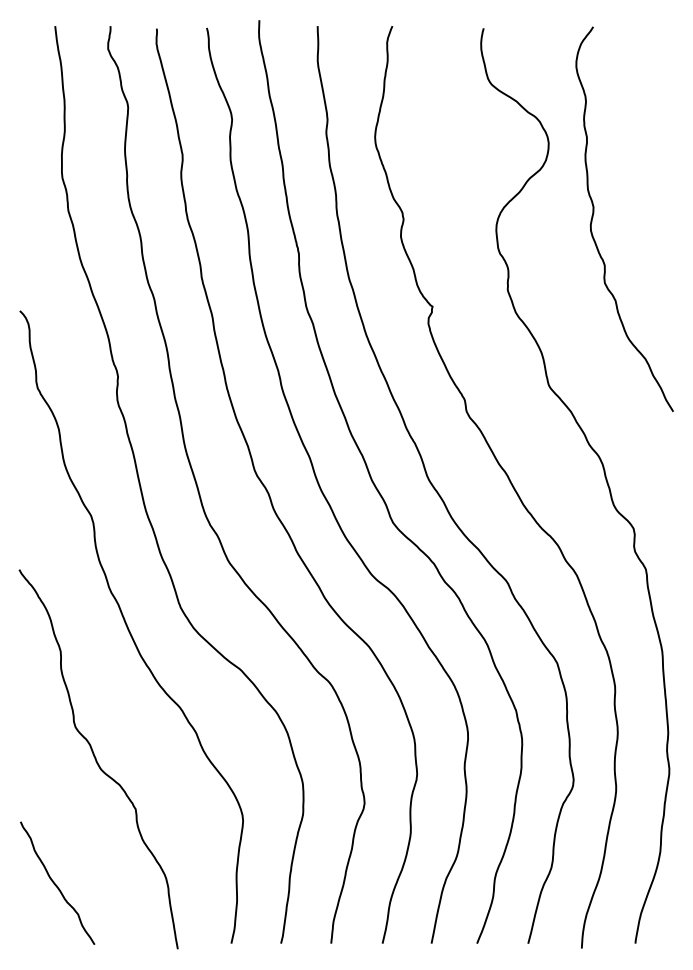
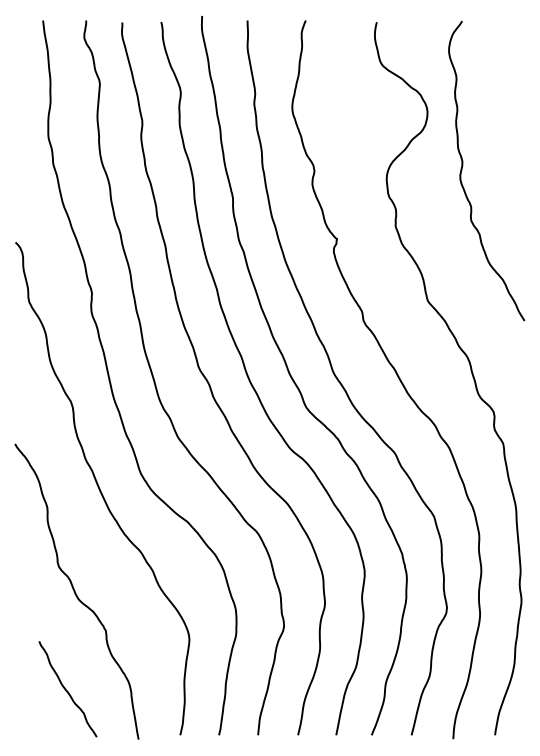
curve: (55, 883) -> (66, 689), moved

